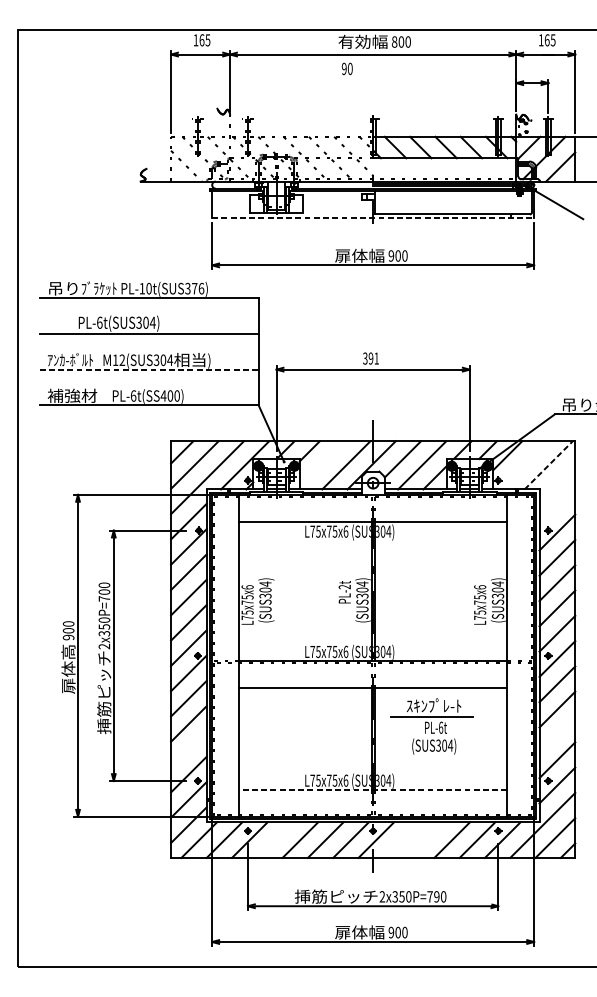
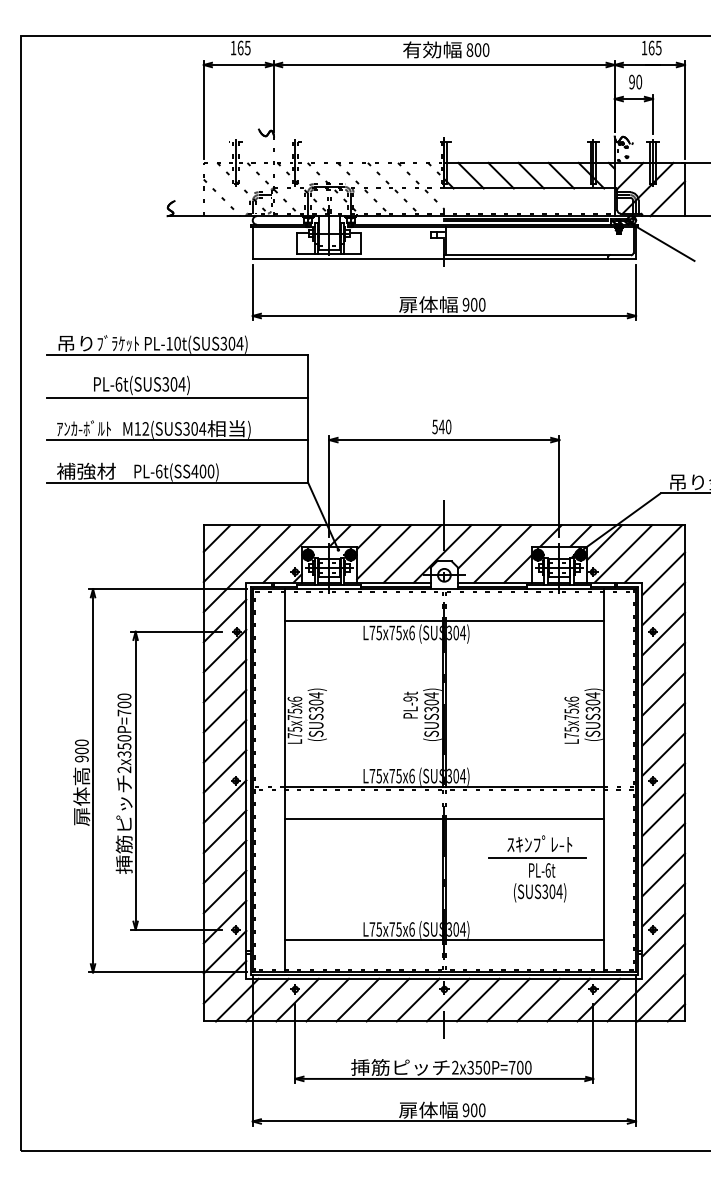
text: (347, 68) -> (635, 81), moved
line: (373, 217) -> (444, 259), dashed -> solid
text: (197, 288) -> (235, 343), PL-10t(SUS376) -> PL-10t(SUS304)
text: (370, 358) -> (441, 426), 391 -> 540
line: (149, 369) -> (178, 440), dashed -> solid
line: (322, 464) -> (384, 552), added
line: (523, 464) -> (623, 553), added
line: (548, 465) -> (653, 554), dashed -> solid
line: (557, 481) -> (663, 573), added
line: (557, 506) -> (663, 603), added
text: (344, 586) -> (410, 698), PL-2t -> PL-9t
part: (432, 726) -> (537, 868), moved
line: (557, 734) -> (663, 874), added
line: (188, 748) -> (224, 891), added
line: (373, 789) -> (444, 940), dashed -> solid
line: (274, 839) -> (327, 999), added
line: (401, 839) -> (478, 999), added
line: (427, 839) -> (508, 999), added
text: (437, 896) -> (520, 1067), 2x350P=790 -> 2x350P=700

